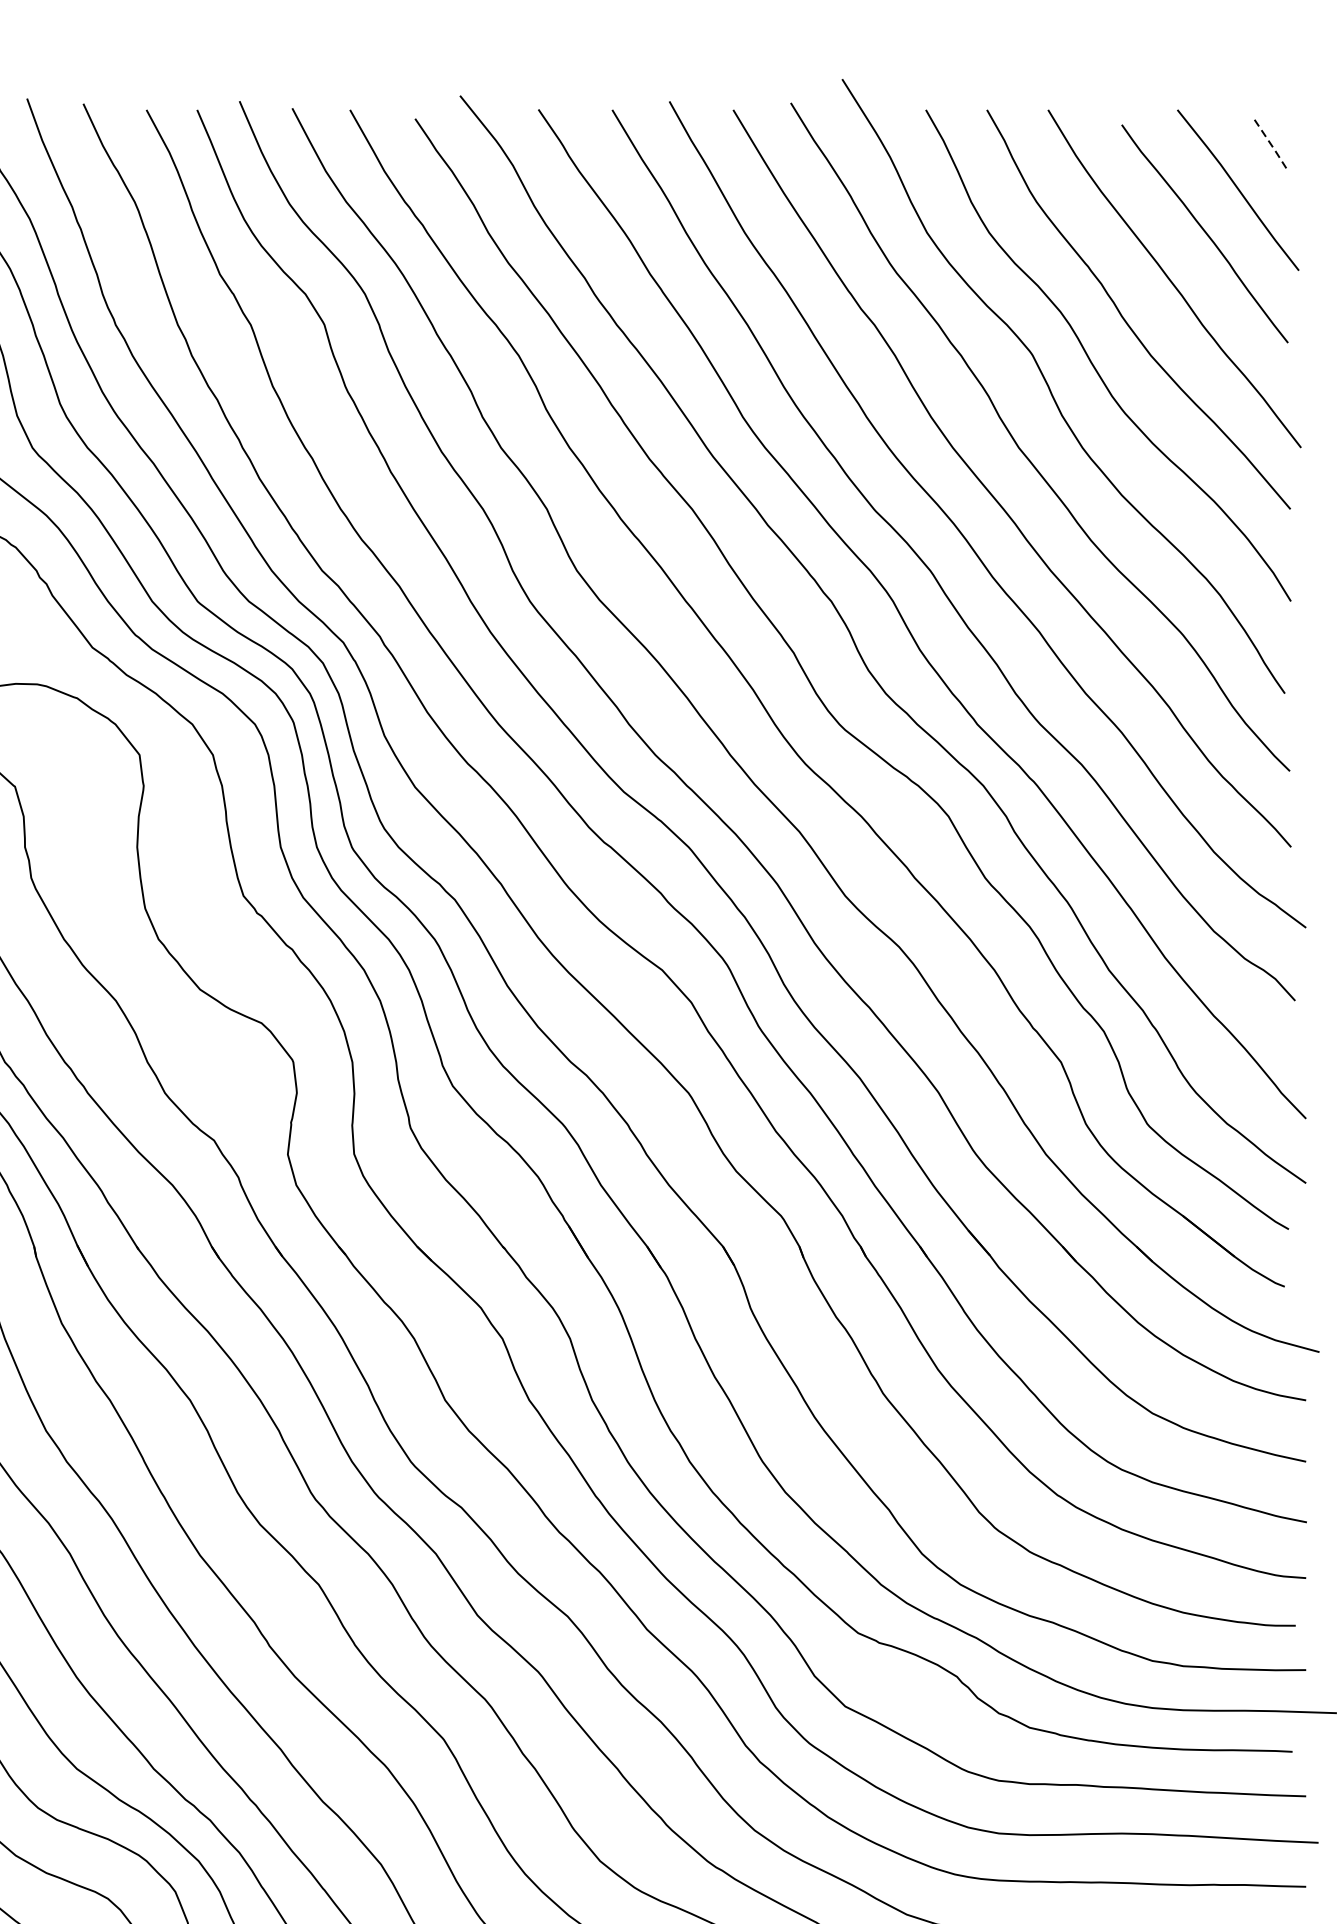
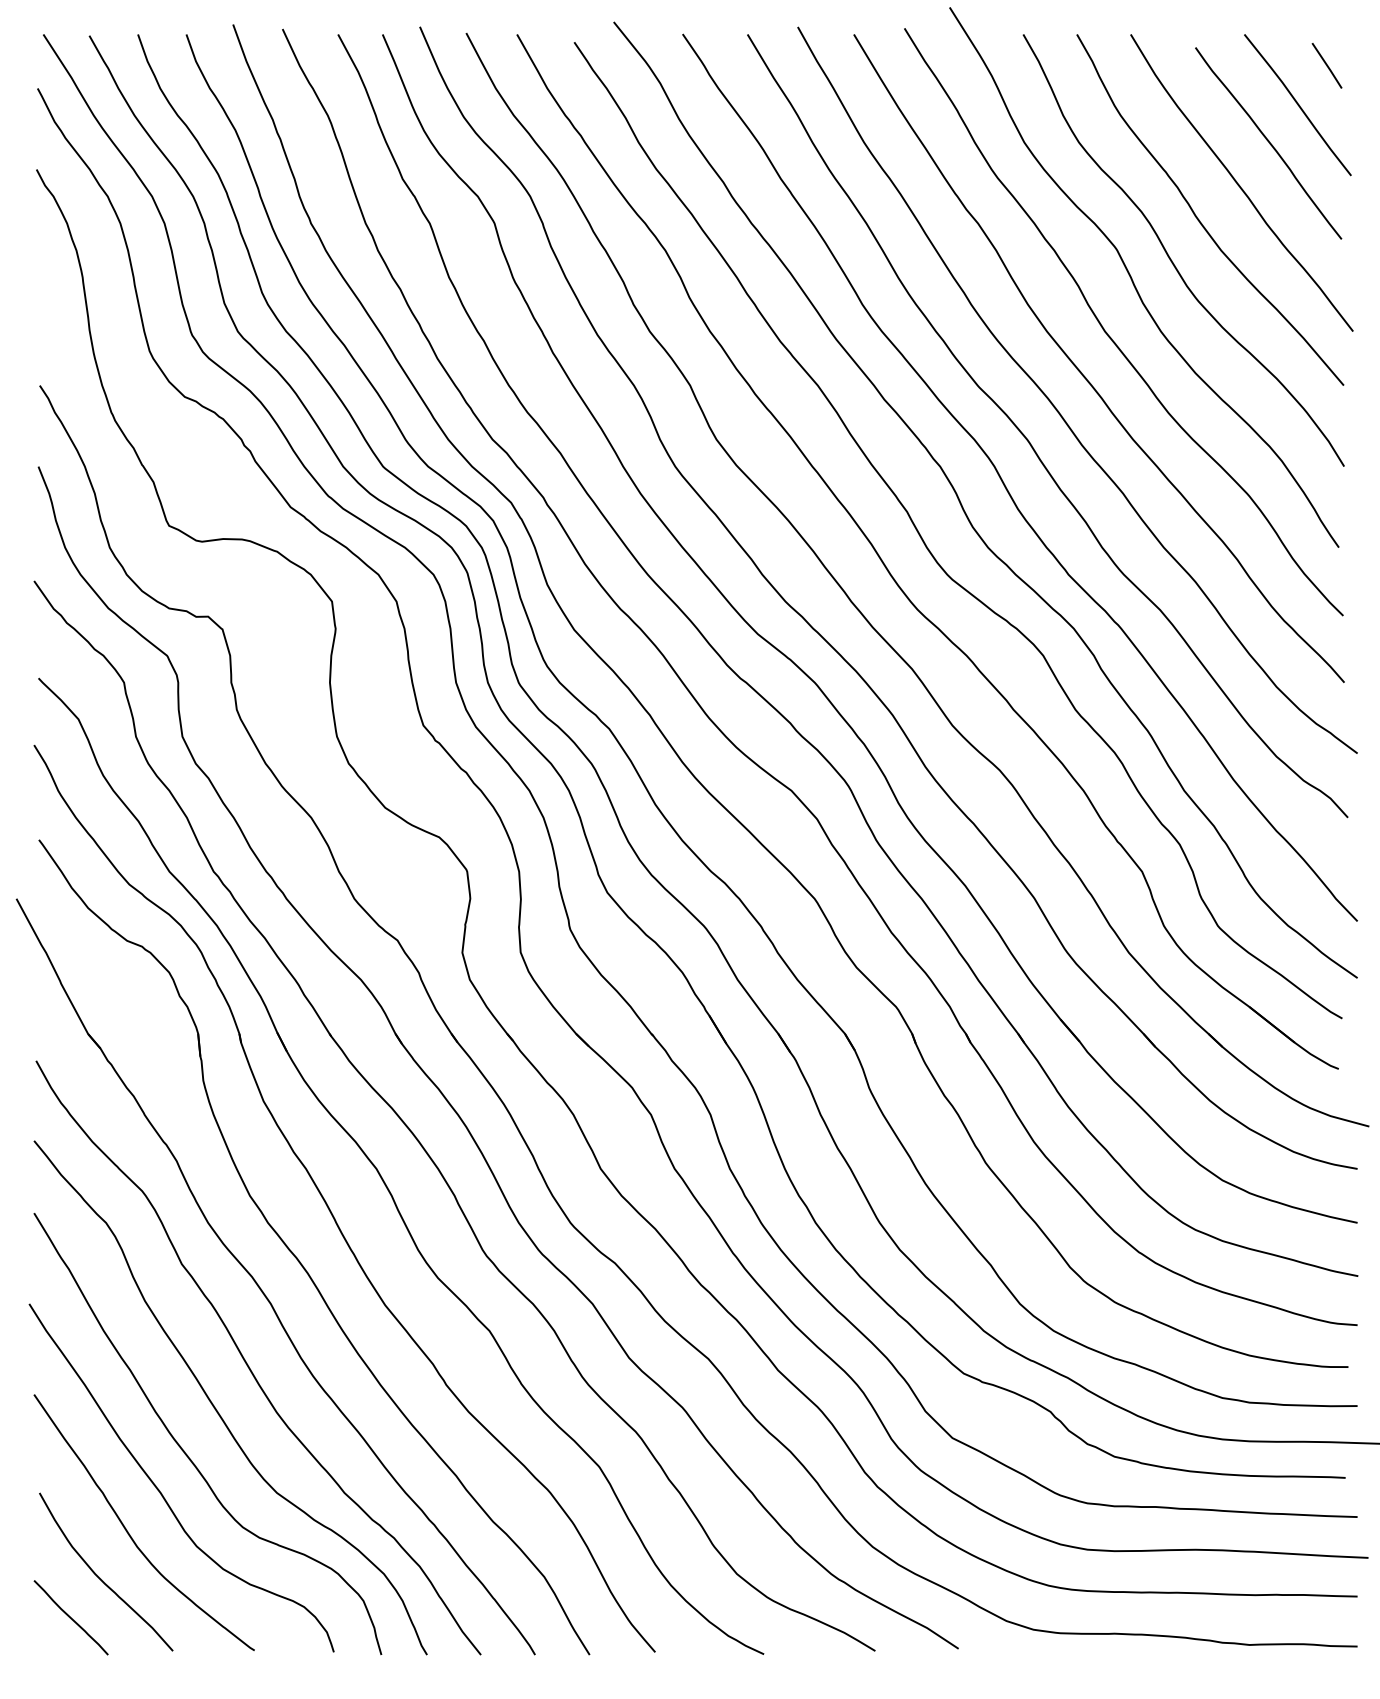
line: (1271, 146) -> (1327, 66), dashed -> solid

